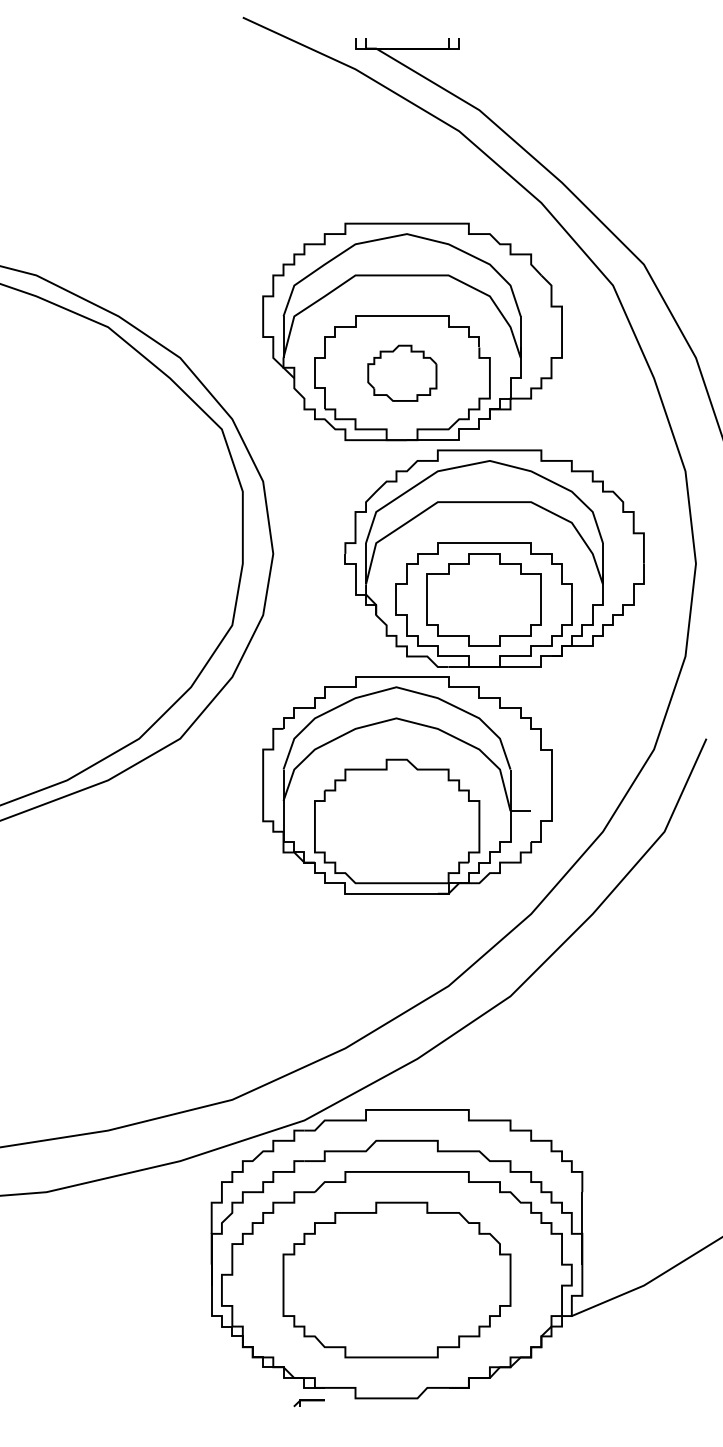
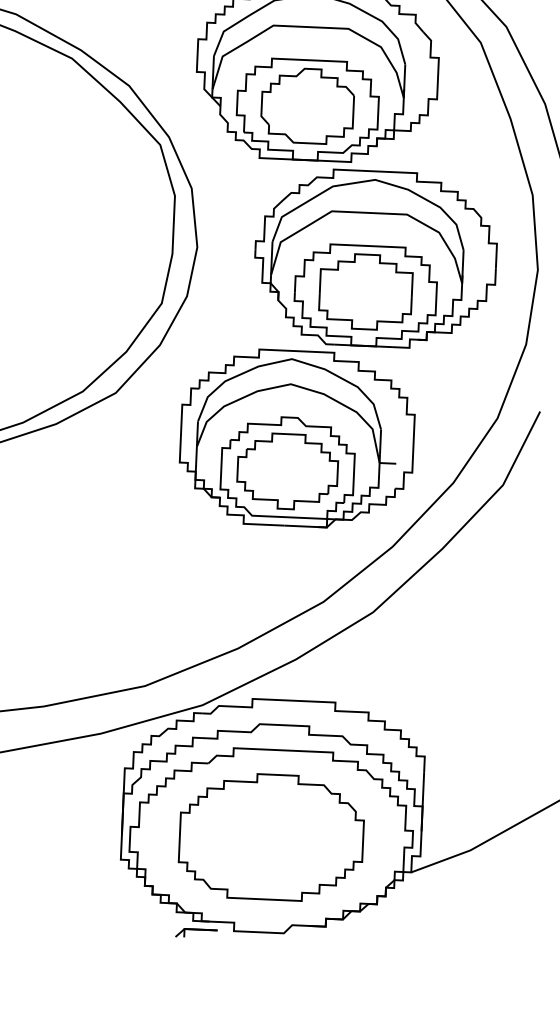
part: (402, 373) -> (307, 106), size x1.67
part: (396, 826) -> (287, 471), added
part: (309, 1403) -> (196, 933), size x1.67

